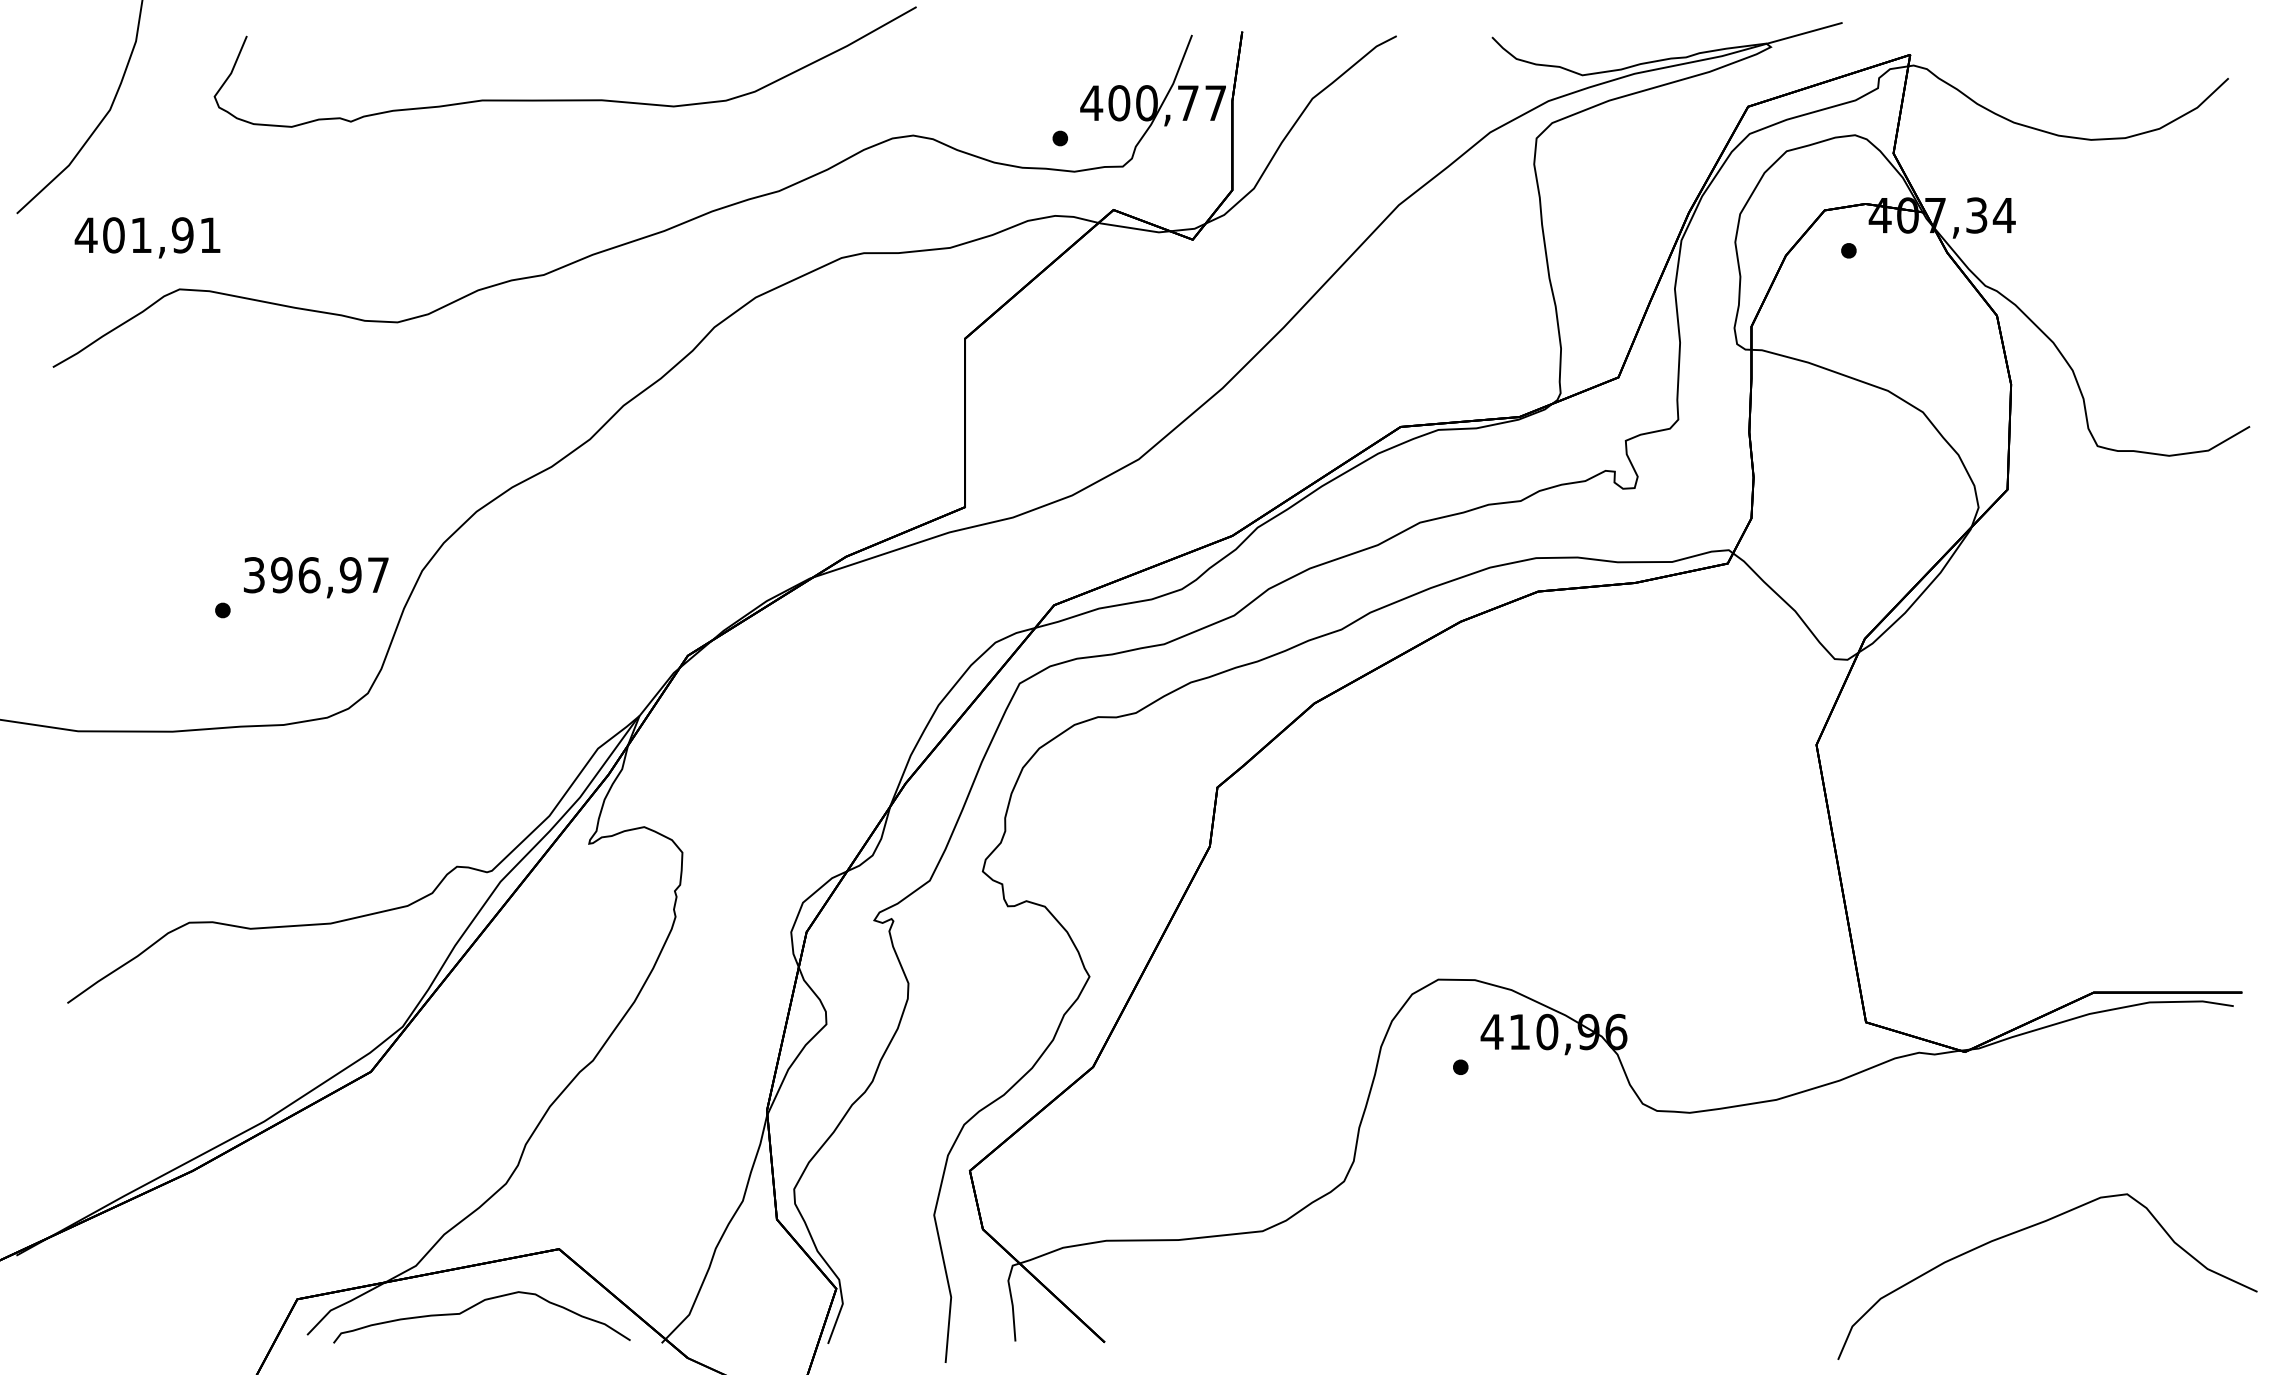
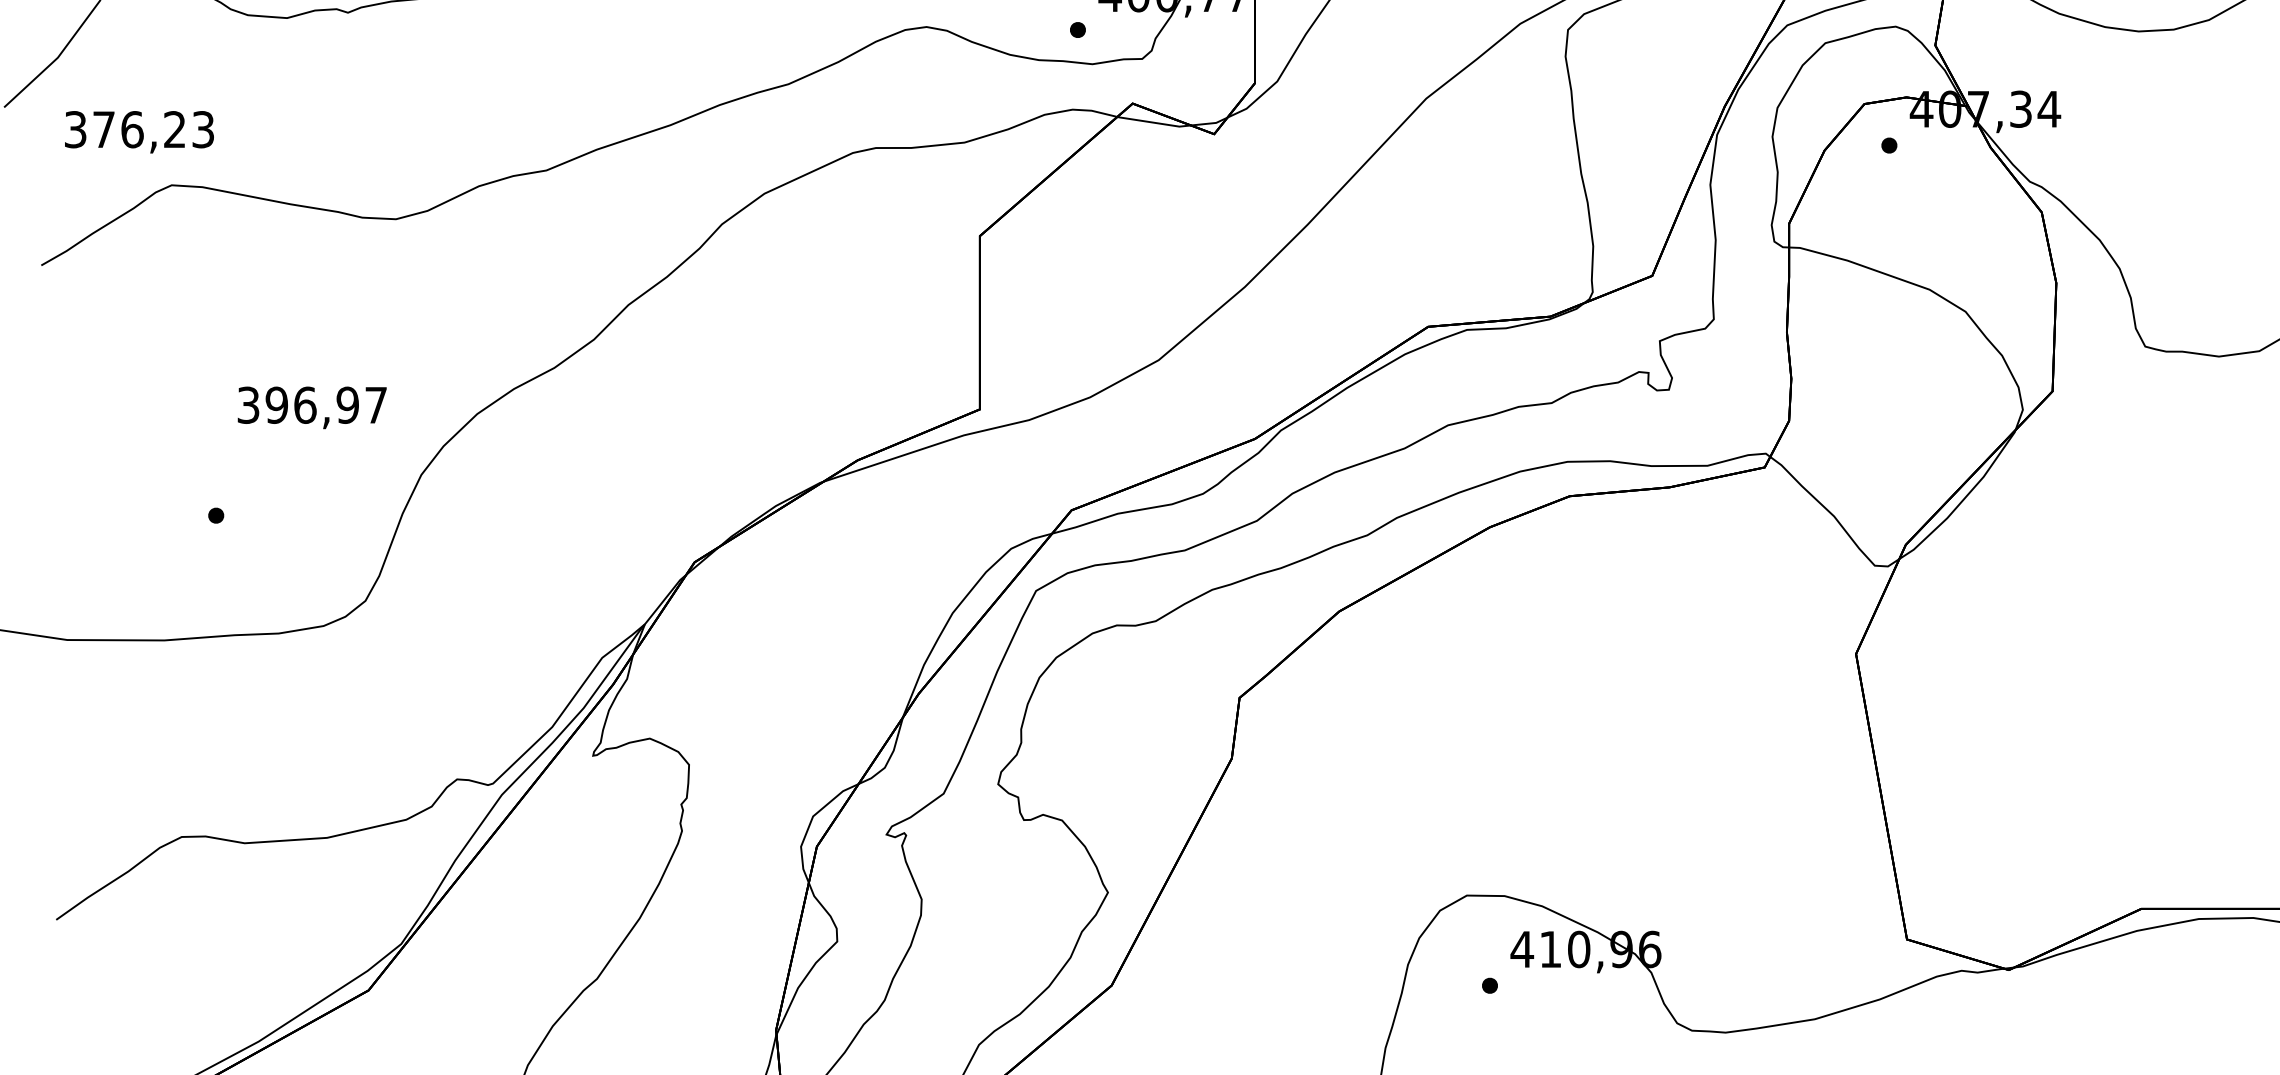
text: (147, 235) -> (138, 129), 401,91 -> 376,23
text: (316, 577) -> (312, 407), moved

